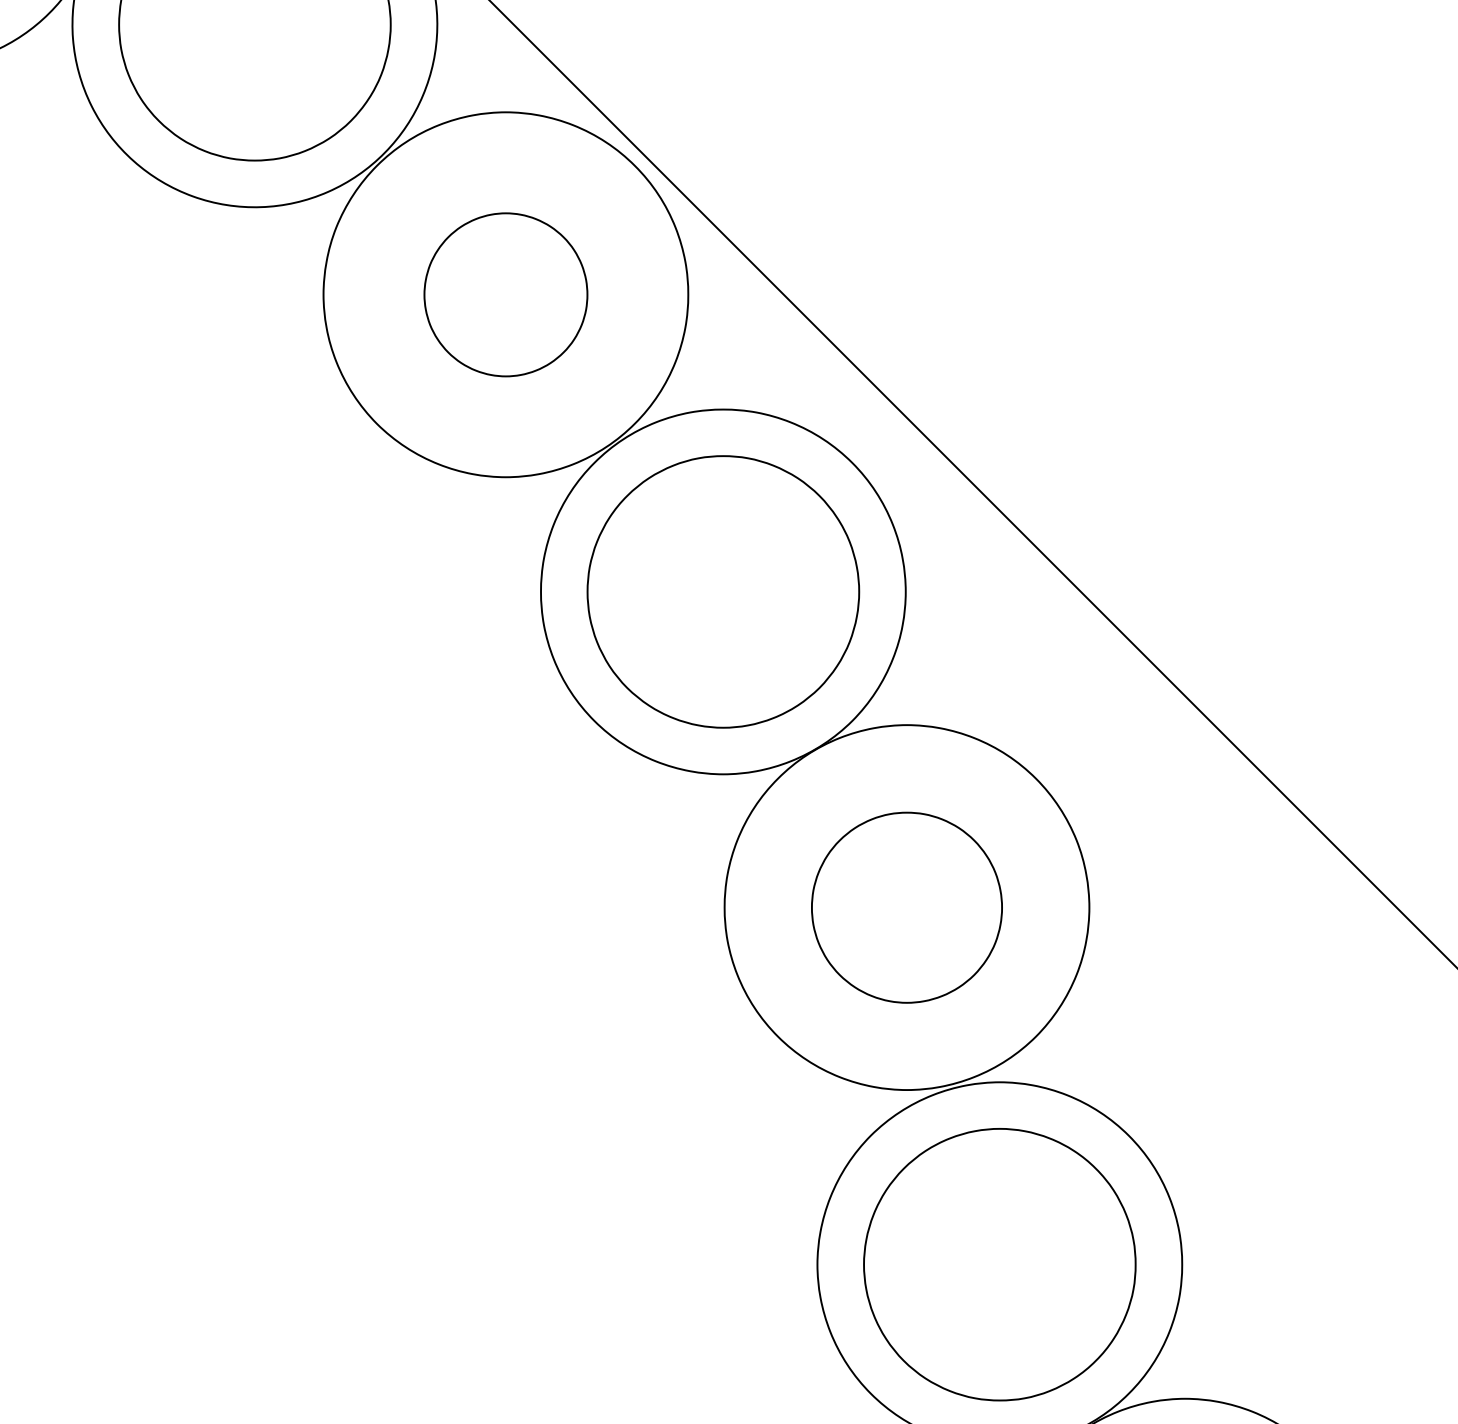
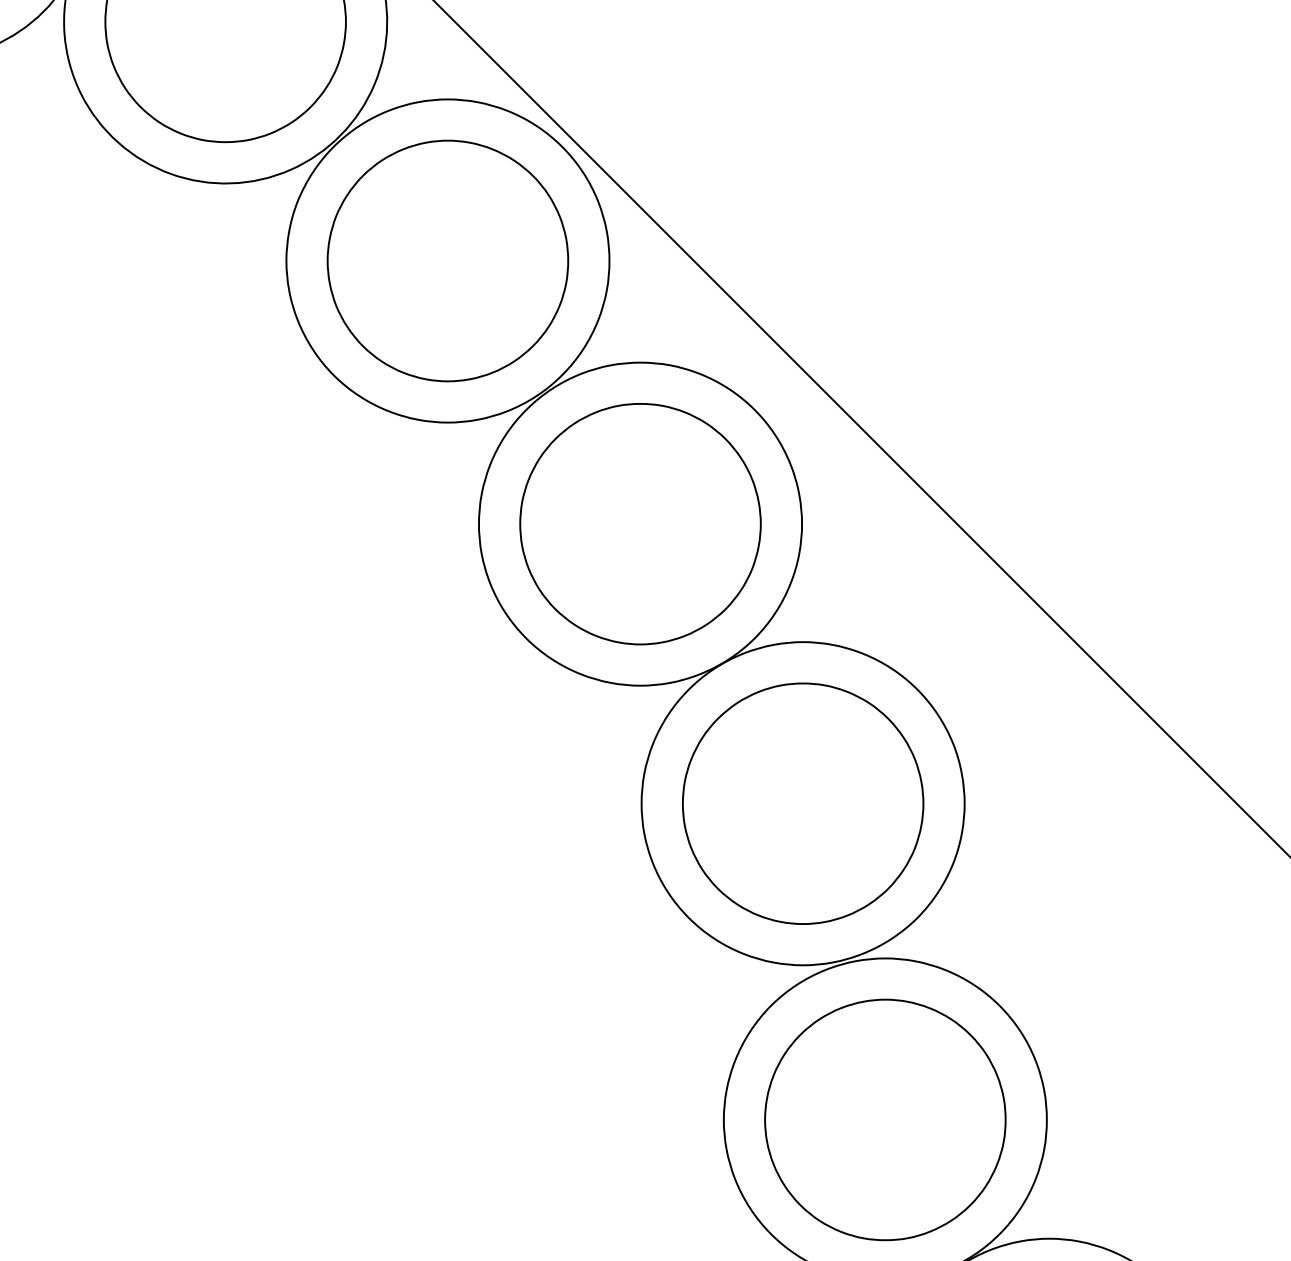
part: (505, 294) -> (447, 260), size x1.67
part: (906, 907) -> (802, 803), size x1.43

